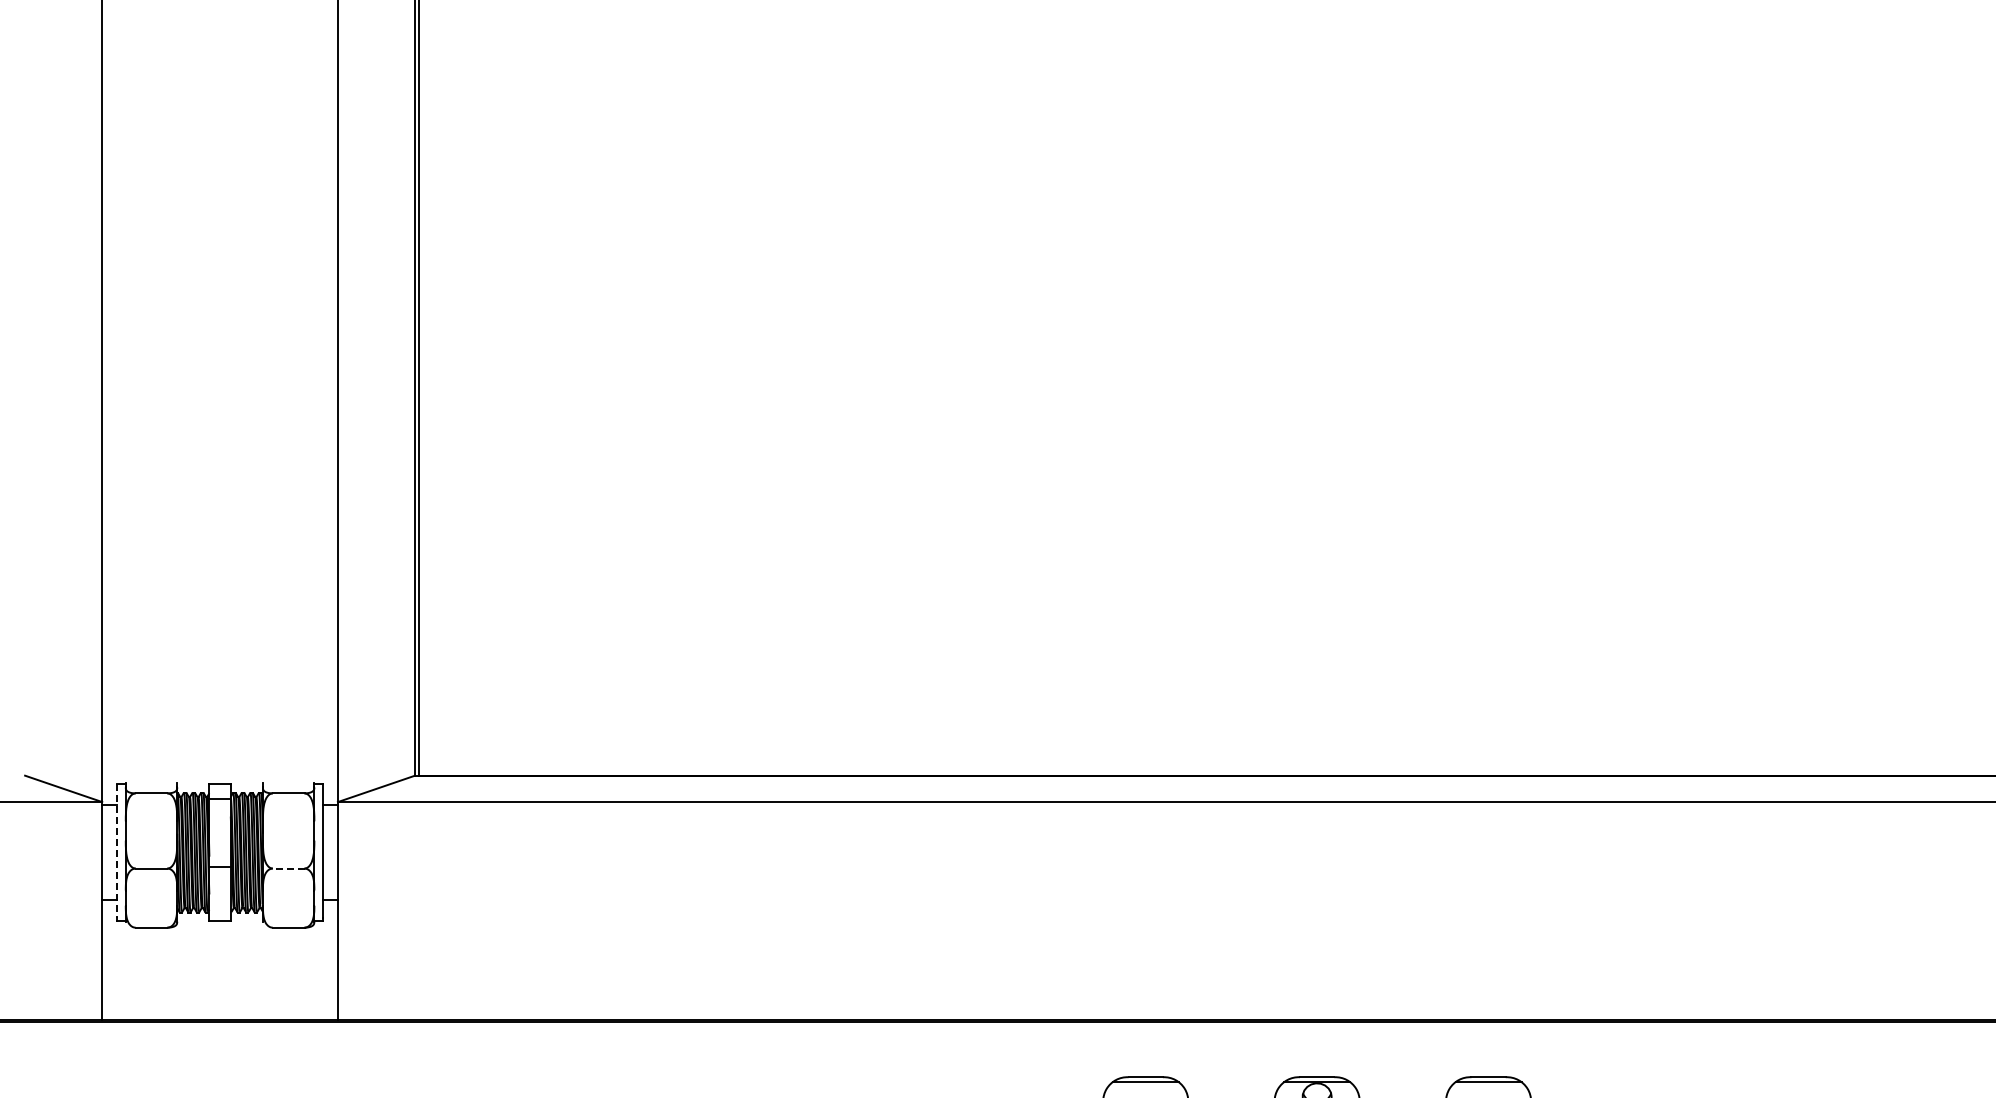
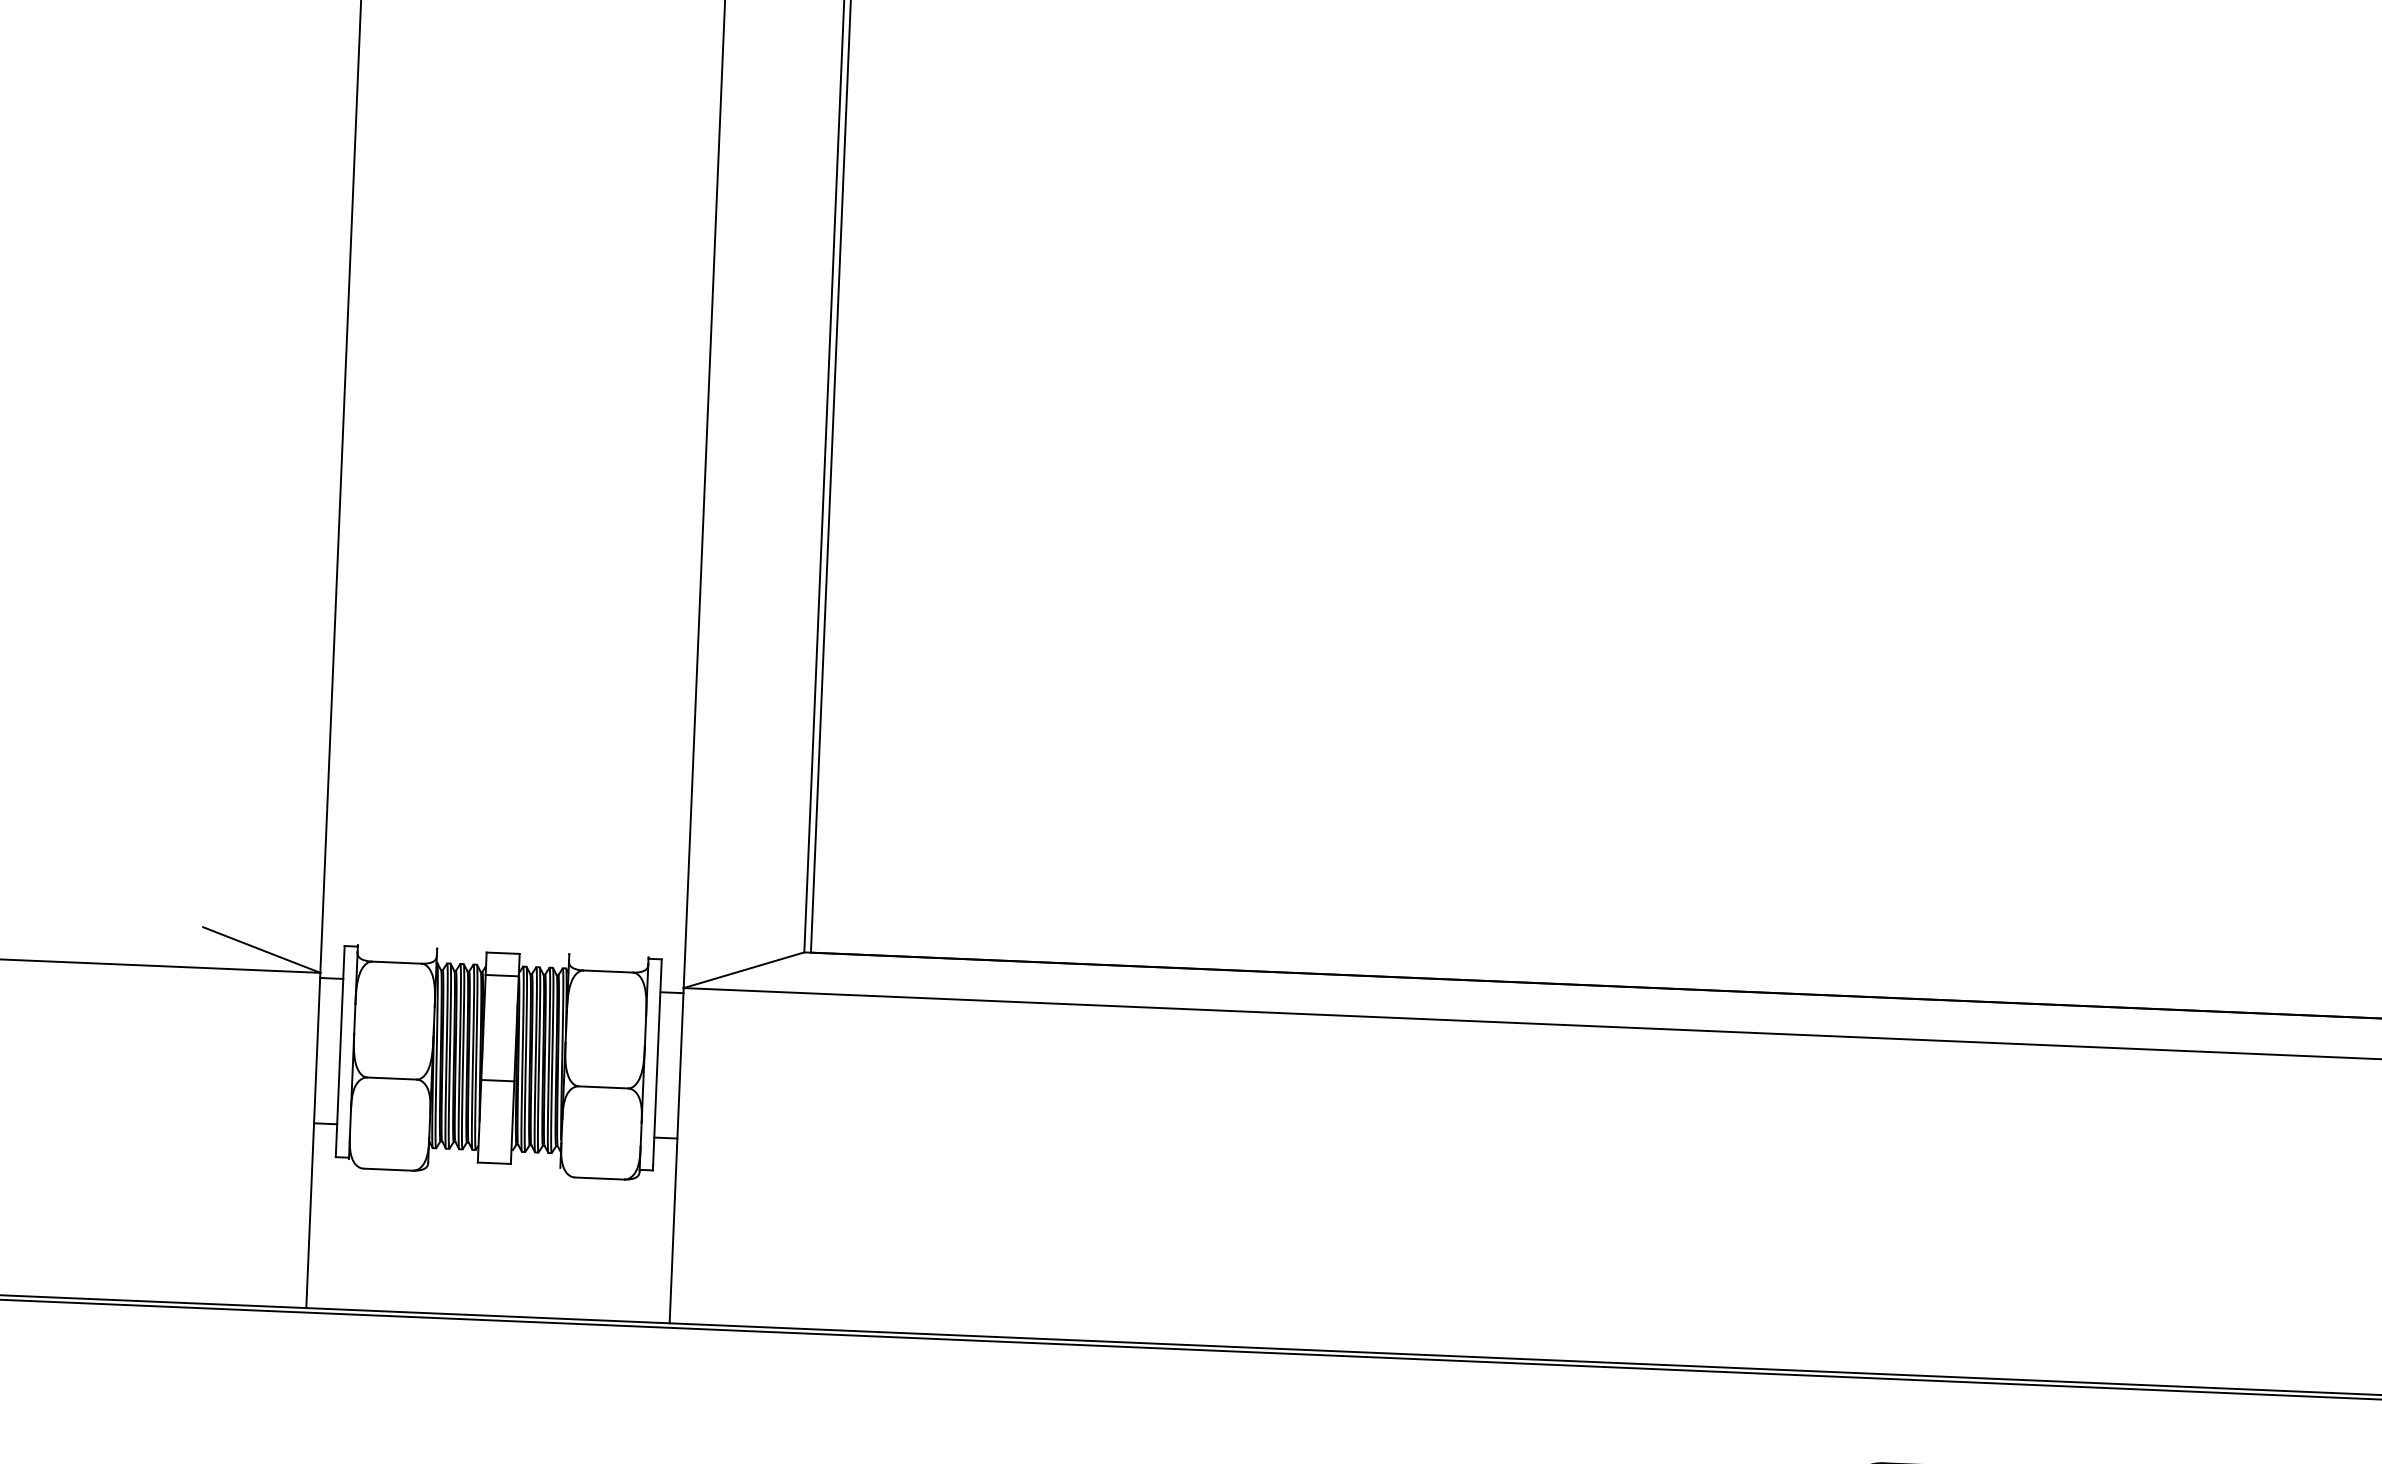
line: (117, 850) -> (340, 1048), dashed -> solid
line: (288, 868) -> (603, 1087), dashed -> solid

